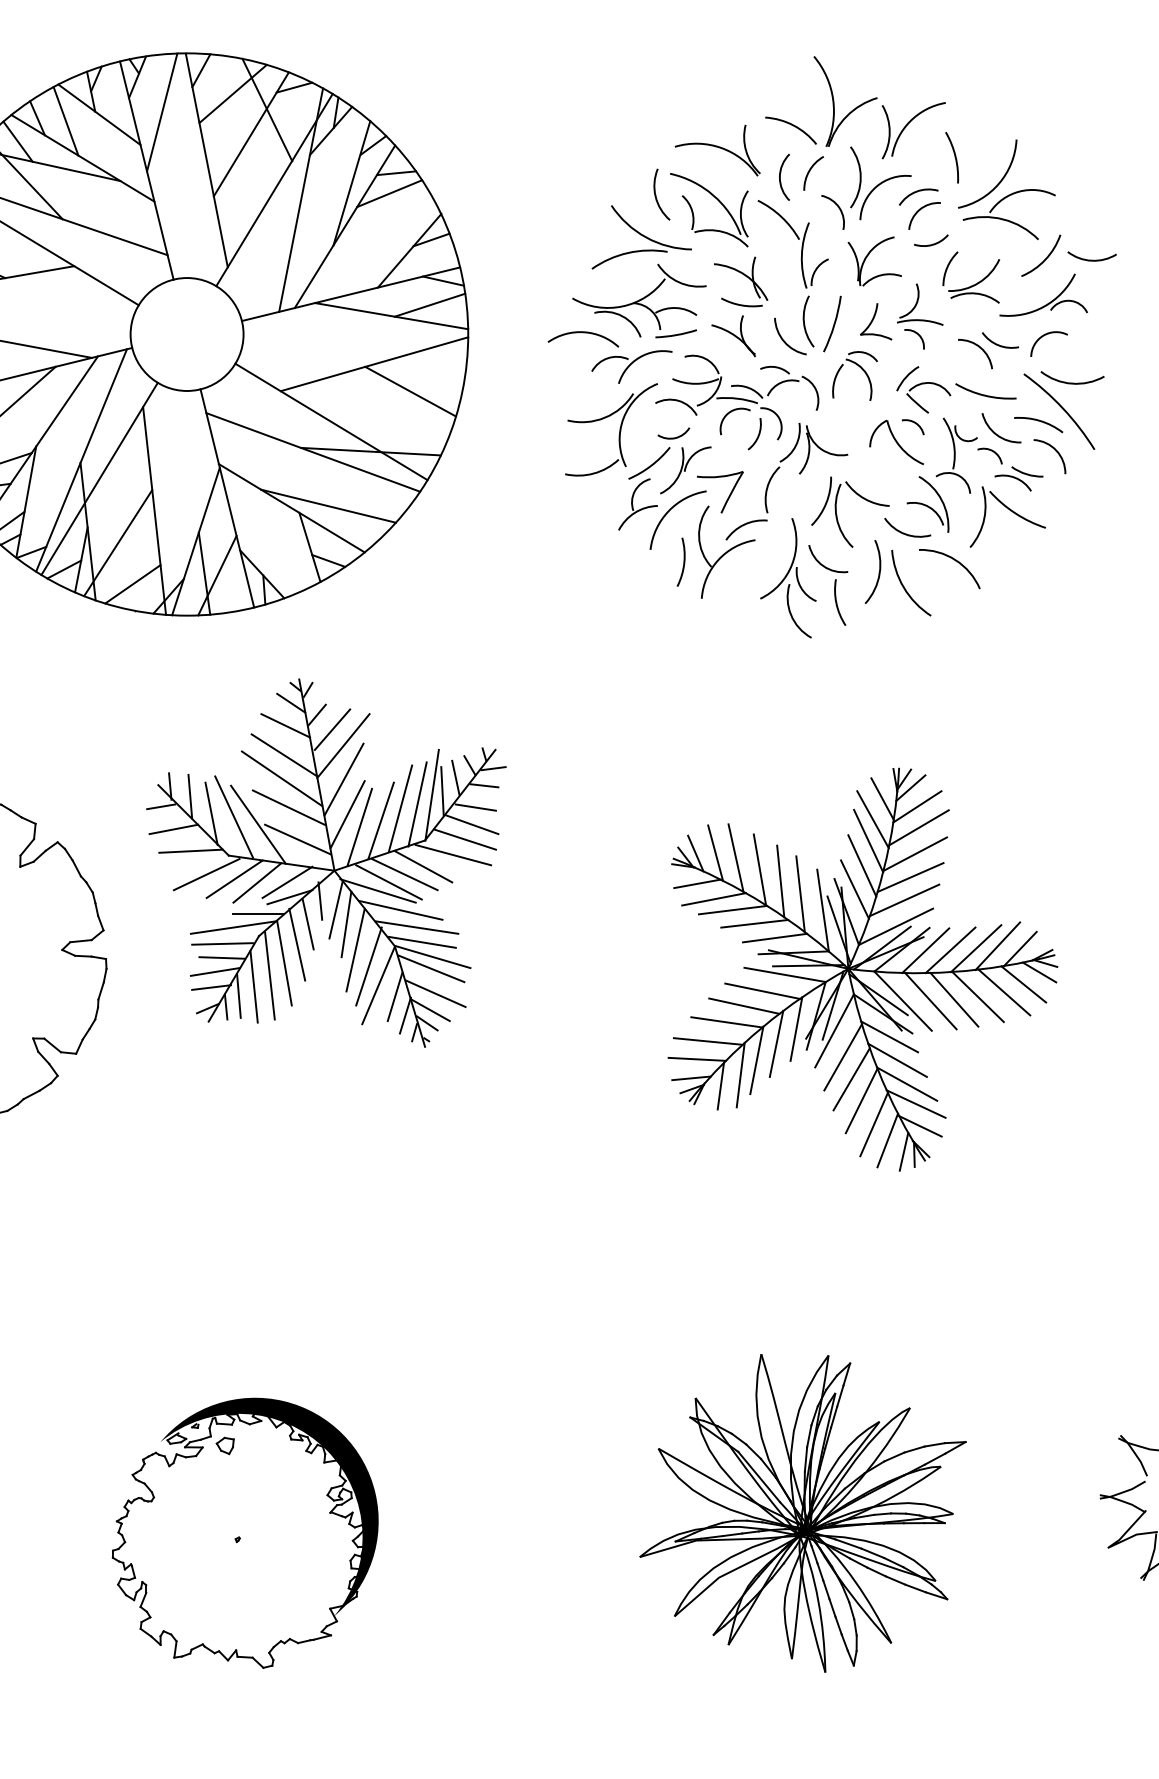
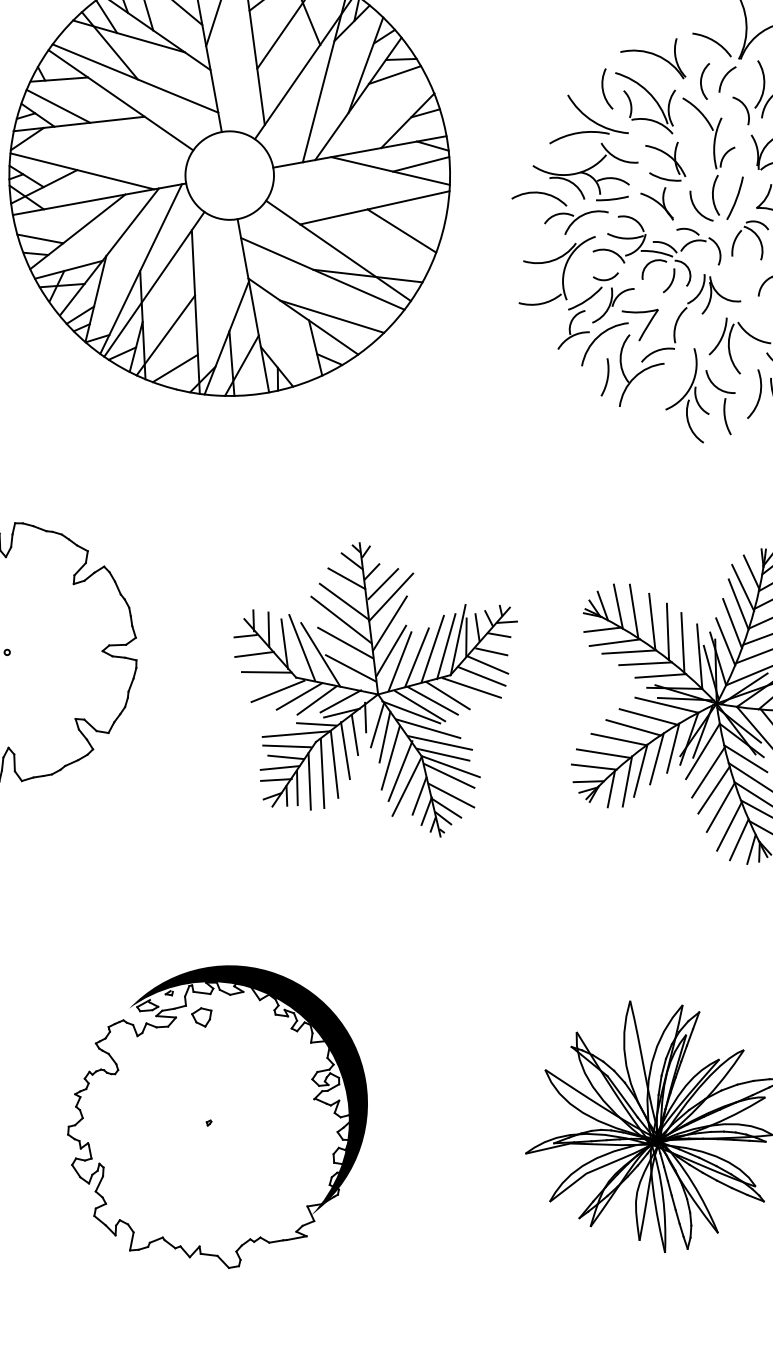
part: (326, 862) -> (372, 687), moved
part: (245, 1532) -> (218, 1115), size x1.43

